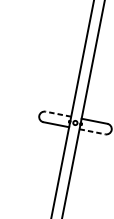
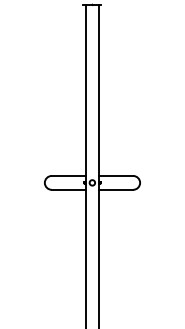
line: (58, 113) -> (68, 175), dashed -> solid
line: (92, 131) -> (116, 189), dashed -> solid

